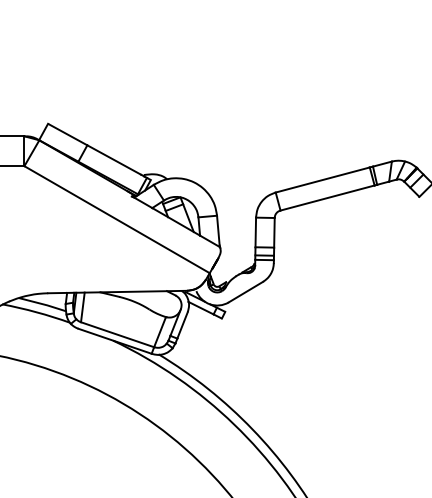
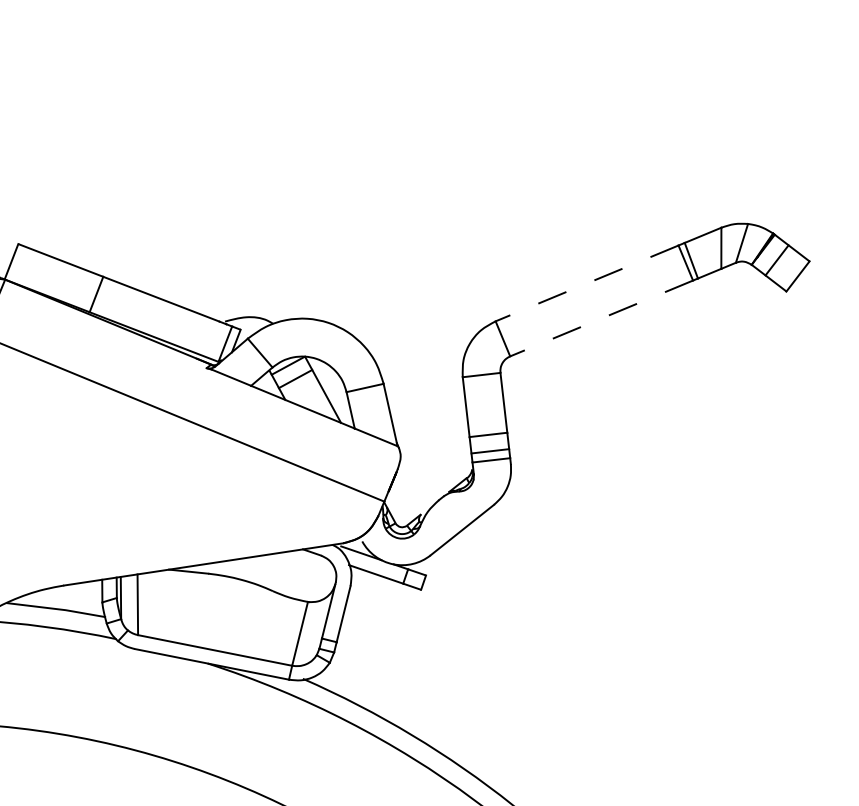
line: (322, 180) -> (586, 284), solid -> dashed
line: (327, 198) -> (601, 319), solid -> dashed

